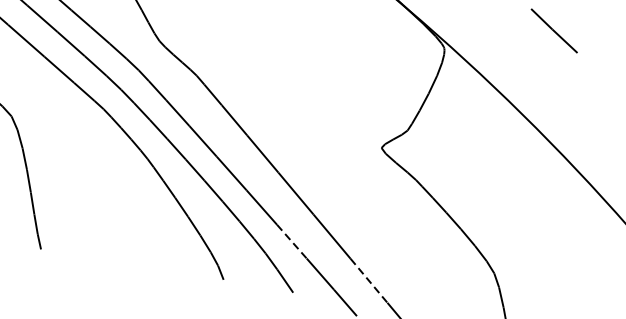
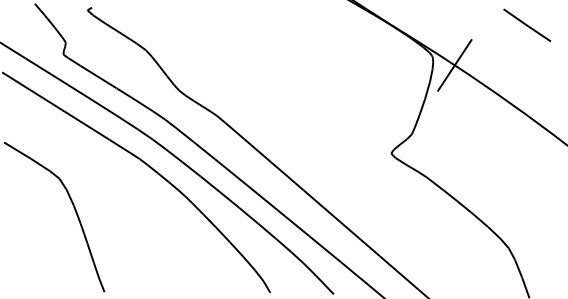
line: (467, 62) -> (454, 65), added
line: (292, 241) -> (325, 249), dashed -> solid
line: (369, 280) -> (399, 272), dashed -> solid

